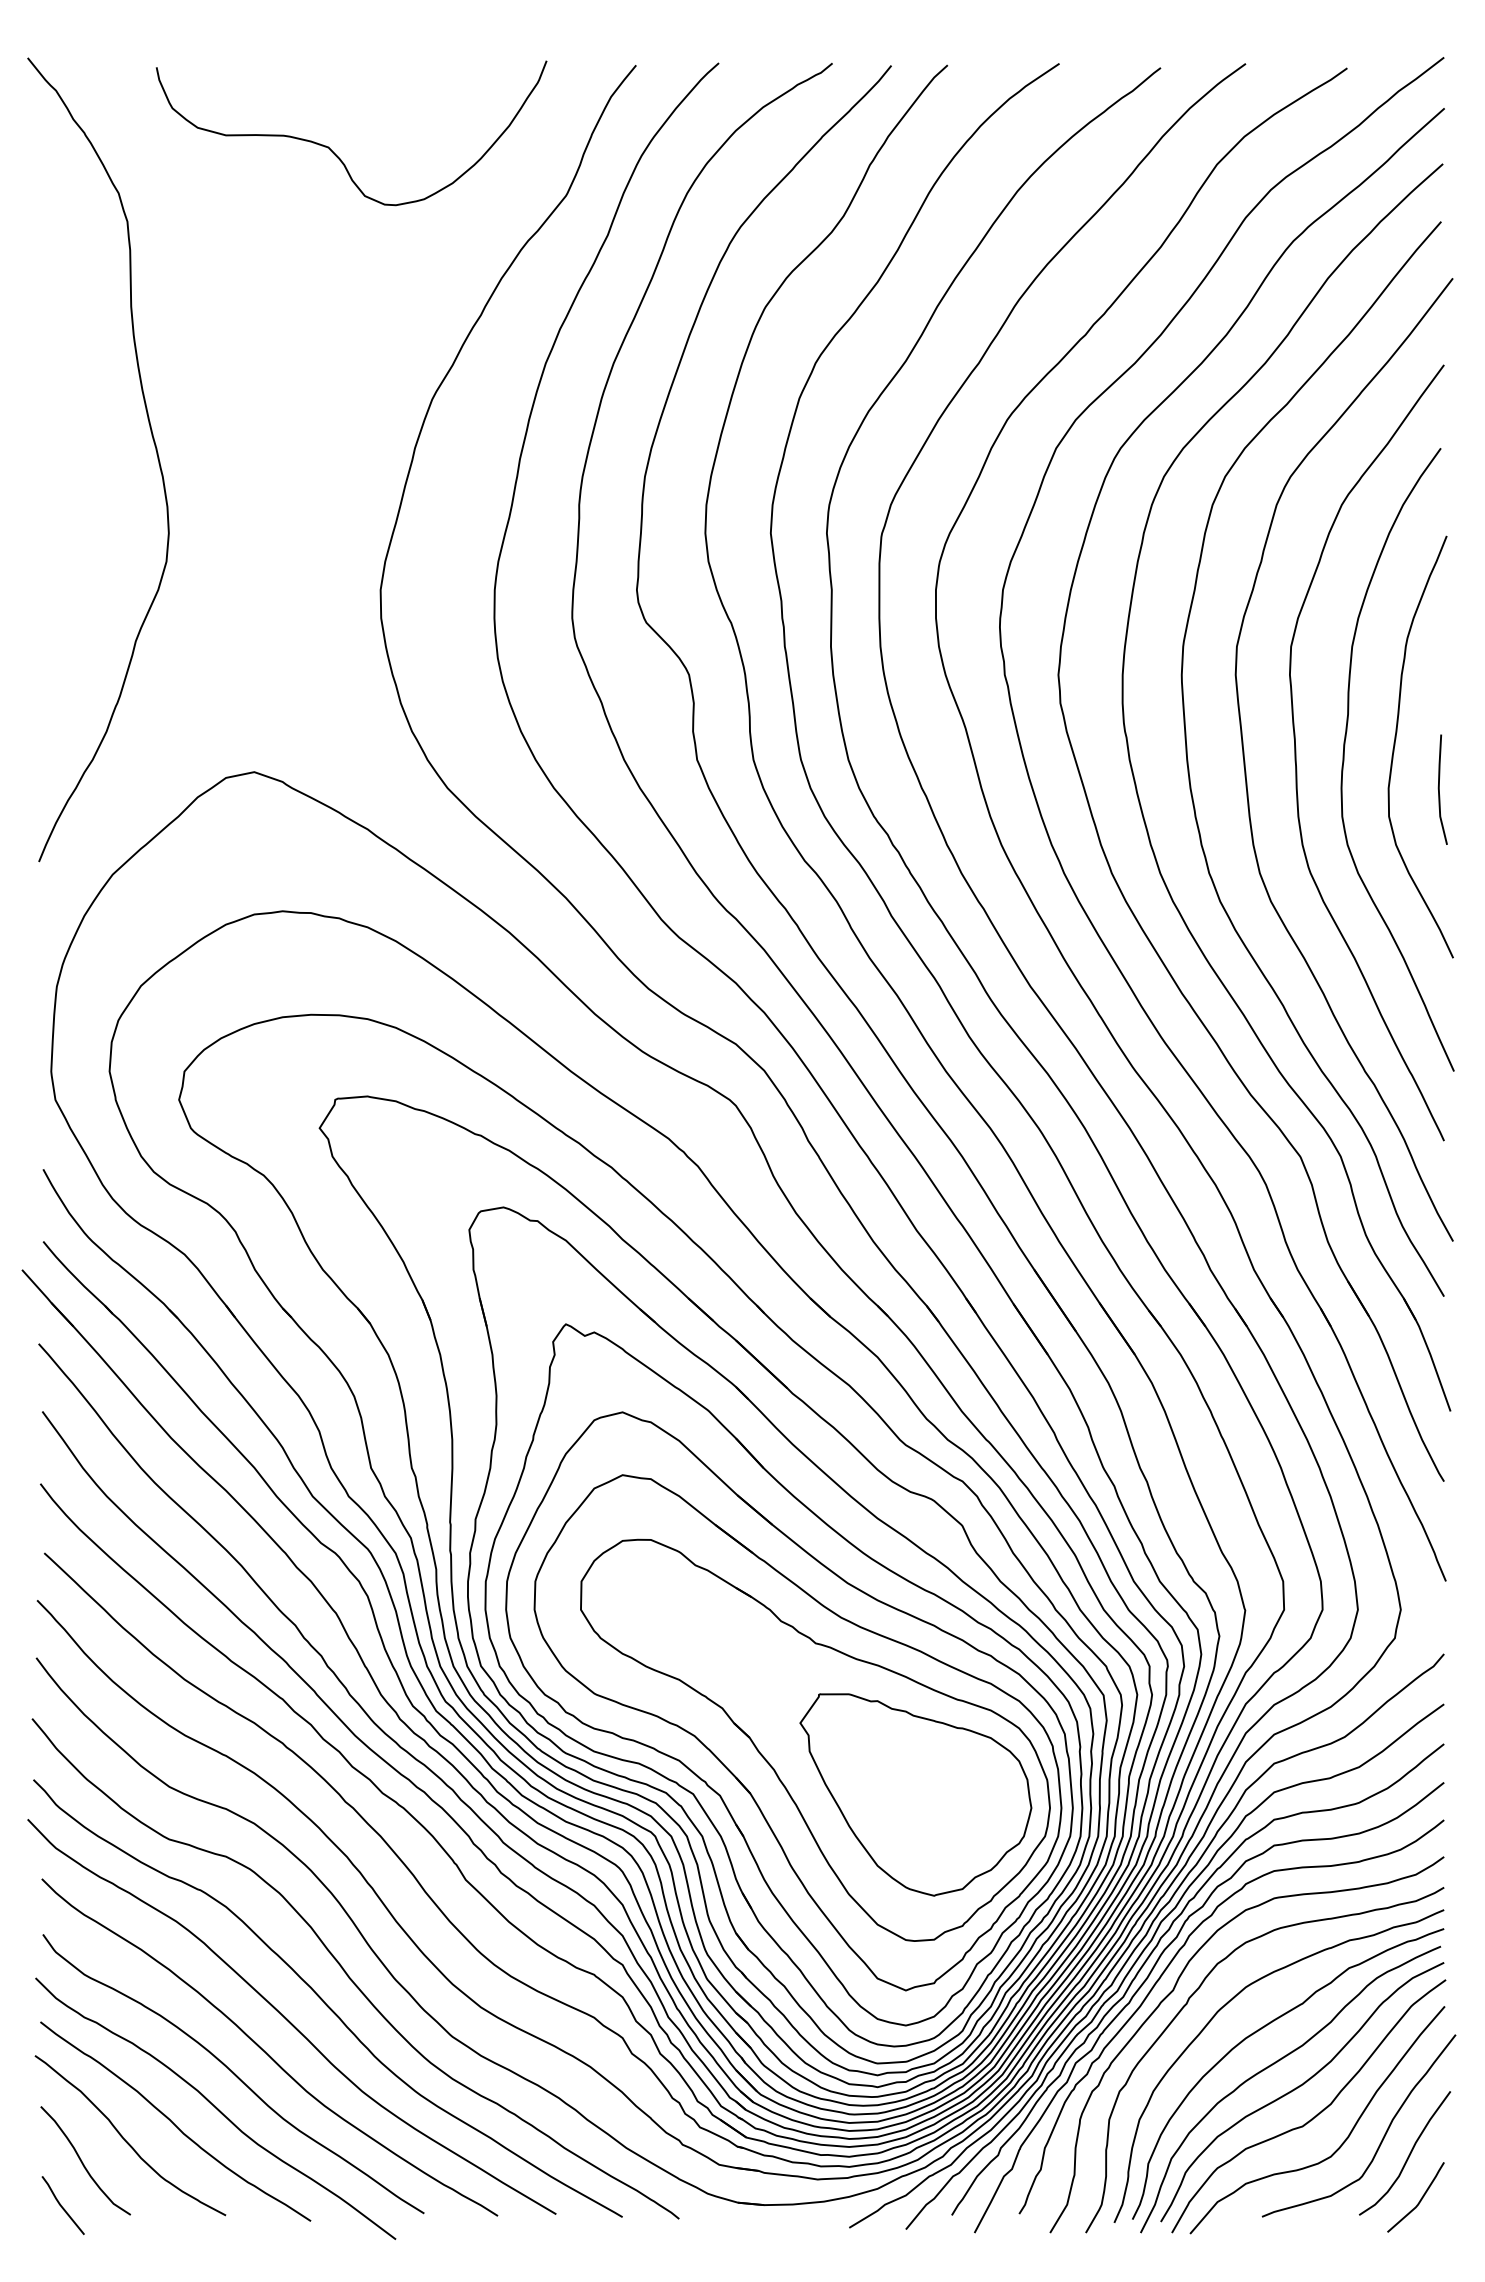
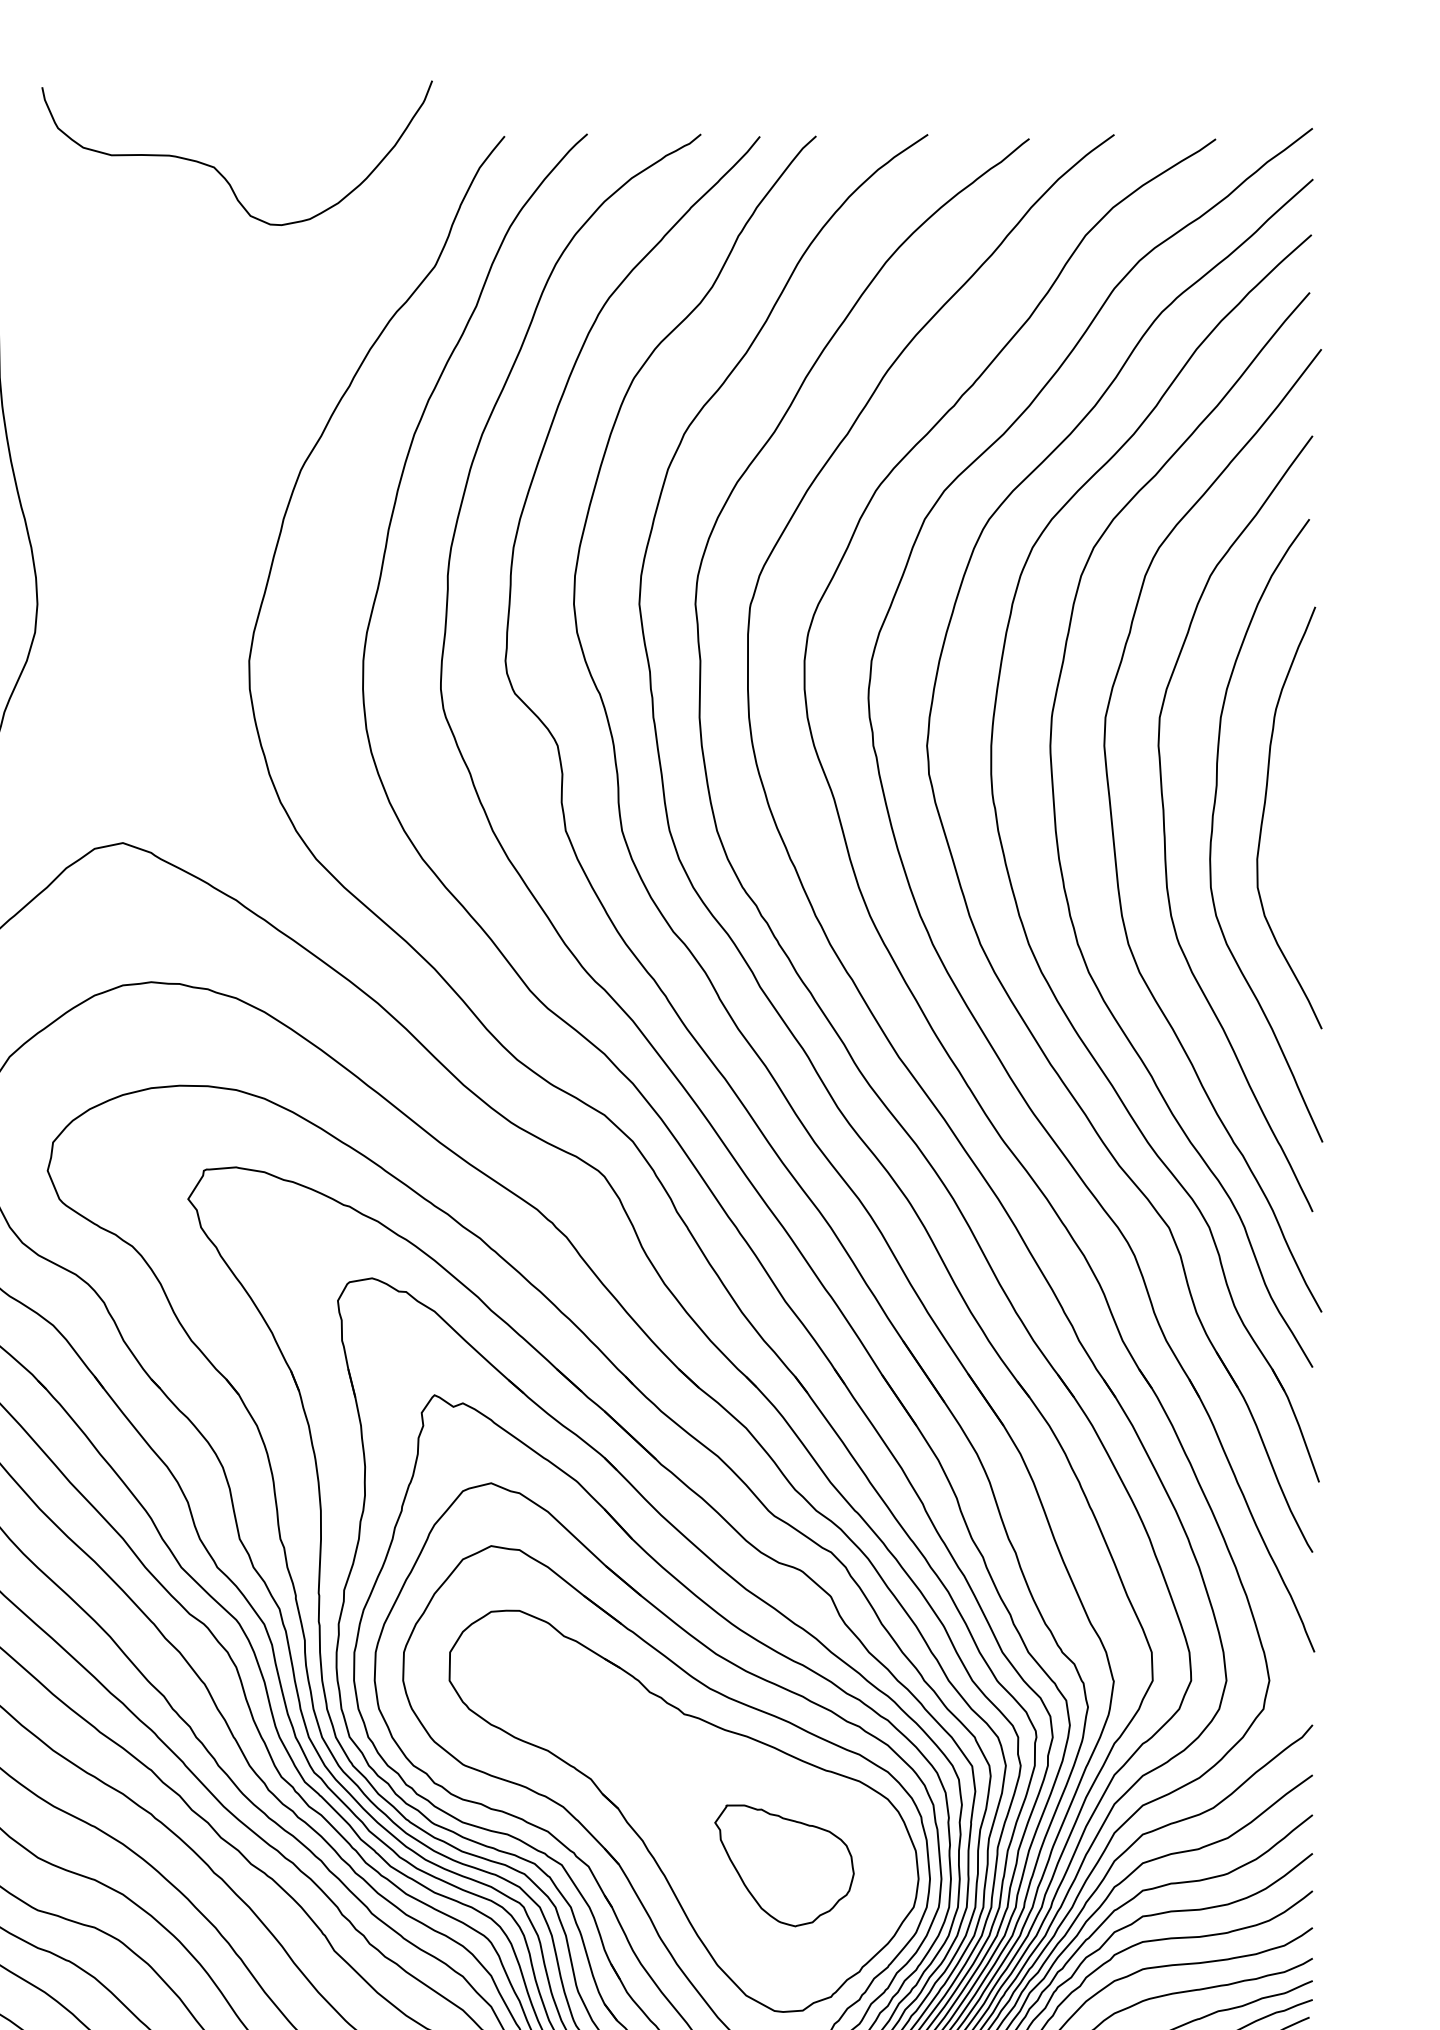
curve: (333, 151) -> (219, 171), moved
line: (1439, 789) -> (1308, 860), removed
part: (915, 1794) -> (784, 1865), size x0.6

